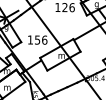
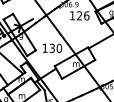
text: (40, 39) -> (55, 47), 156 -> 130

